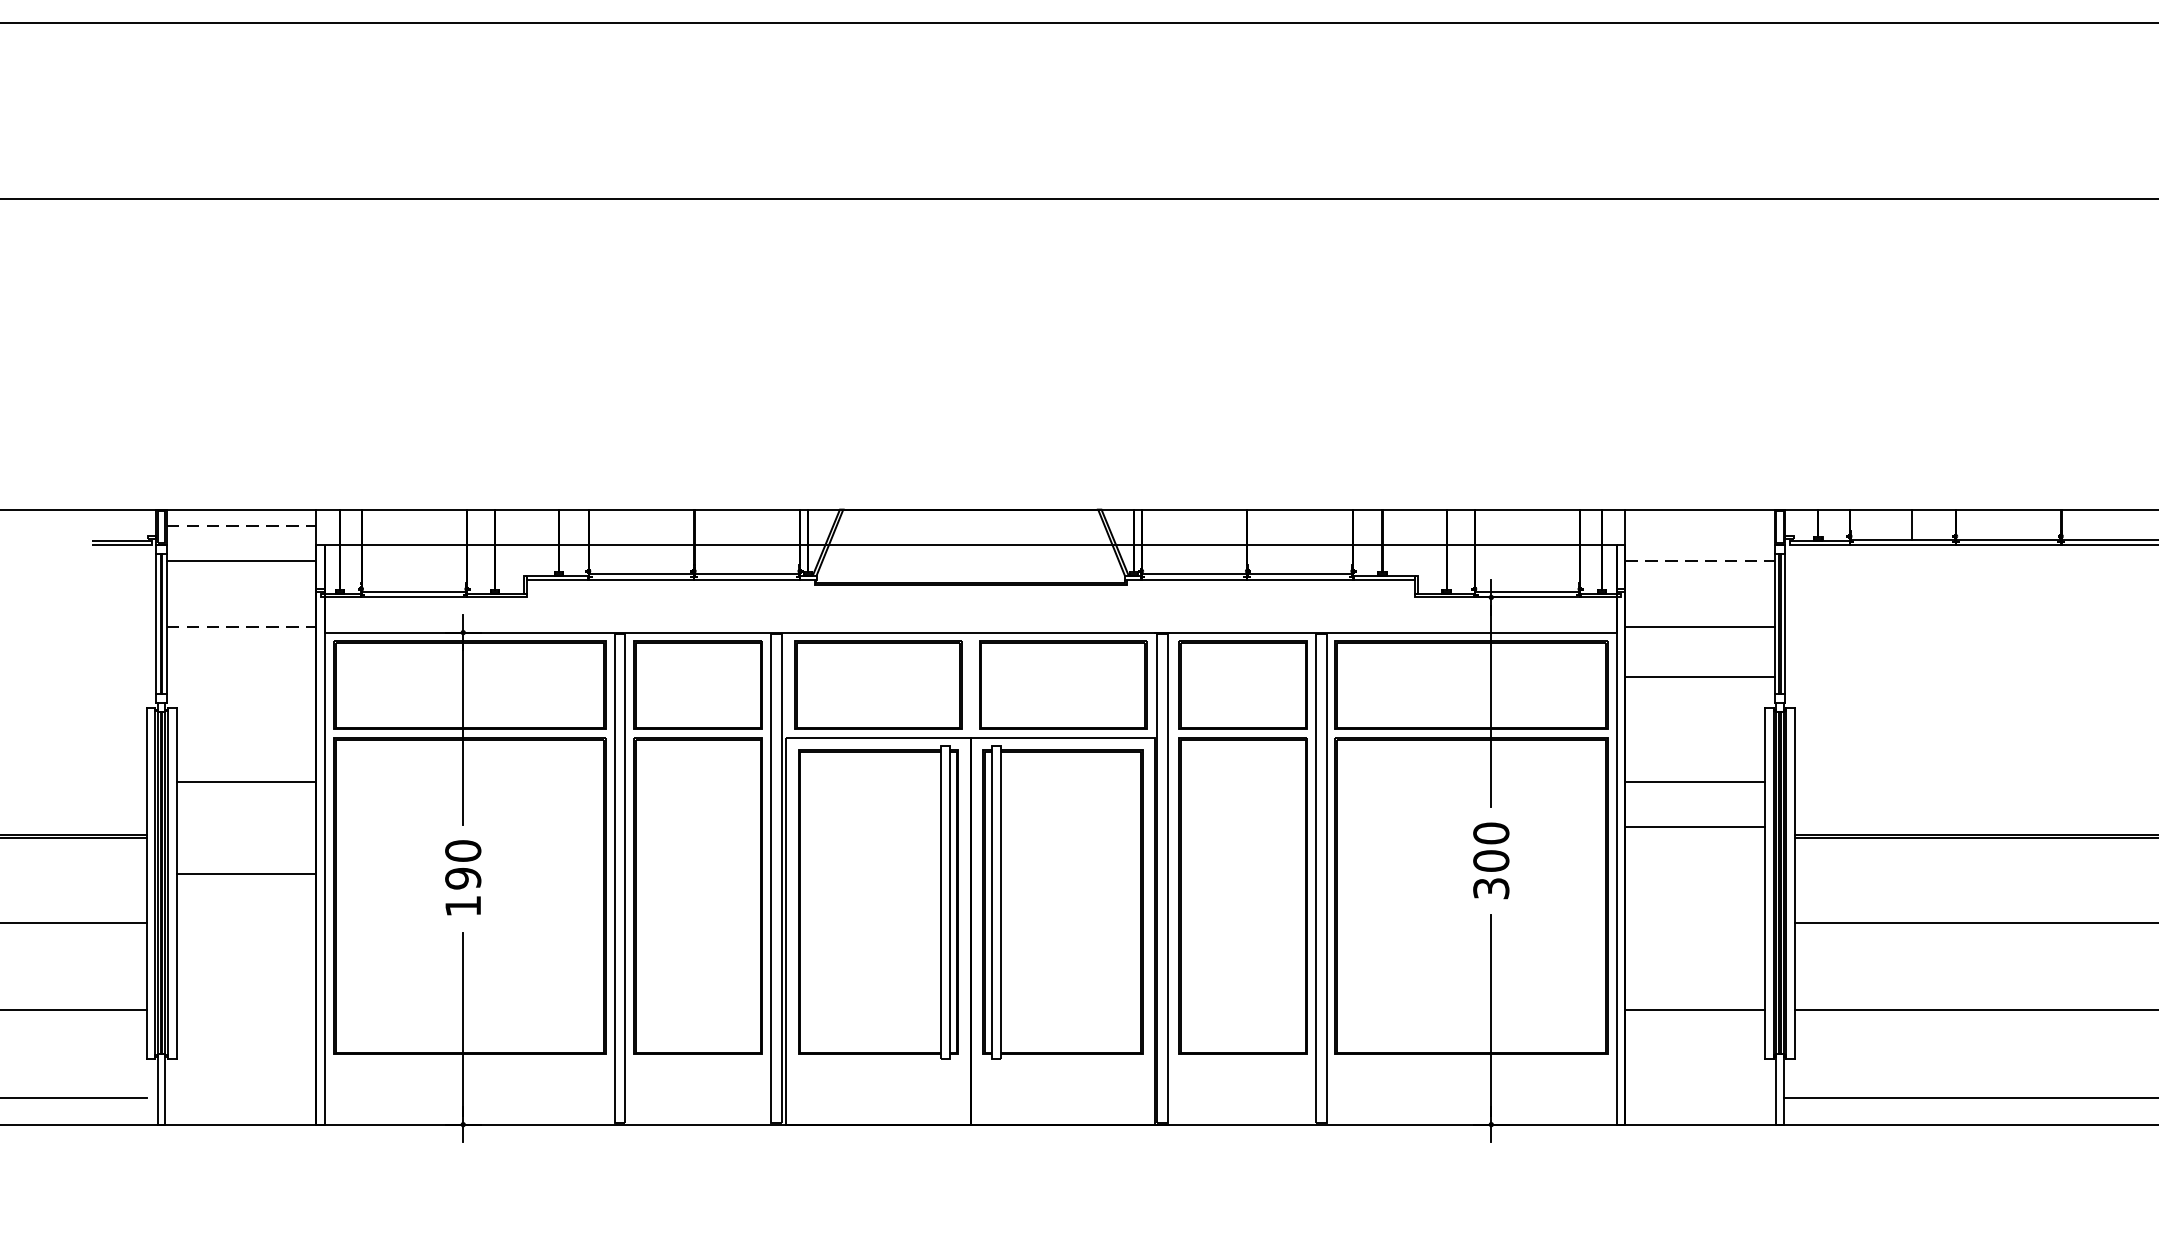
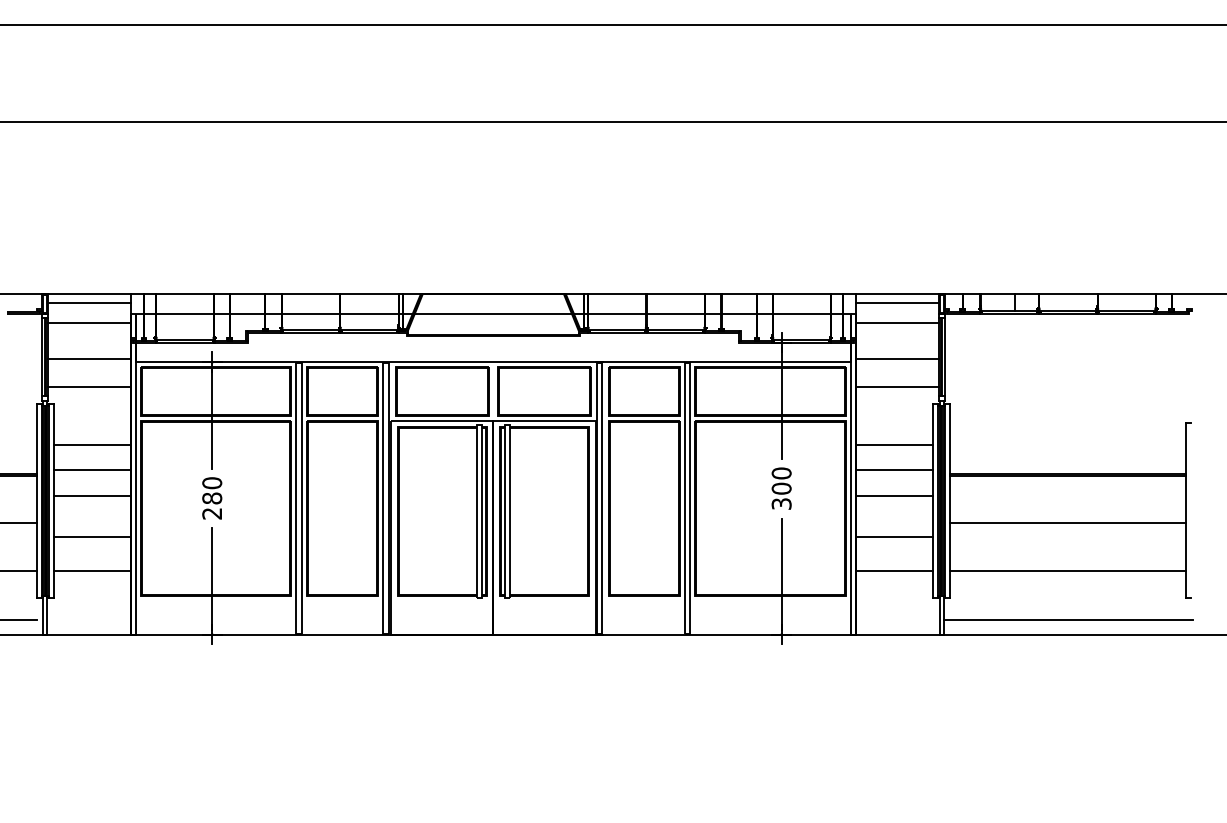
line: (241, 526) -> (89, 303), dashed -> solid
line: (1698, 526) -> (896, 303), added
line: (1700, 560) -> (897, 322), dashed -> solid
line: (241, 627) -> (89, 359), dashed -> solid
line: (241, 676) -> (89, 386), added
line: (245, 826) -> (91, 469), added
line: (1694, 873) -> (894, 495), added
text: (463, 891) -> (212, 505), 190 -> 280
line: (245, 949) -> (91, 537), added
line: (1694, 949) -> (894, 537), added
line: (245, 1010) -> (91, 571), added

